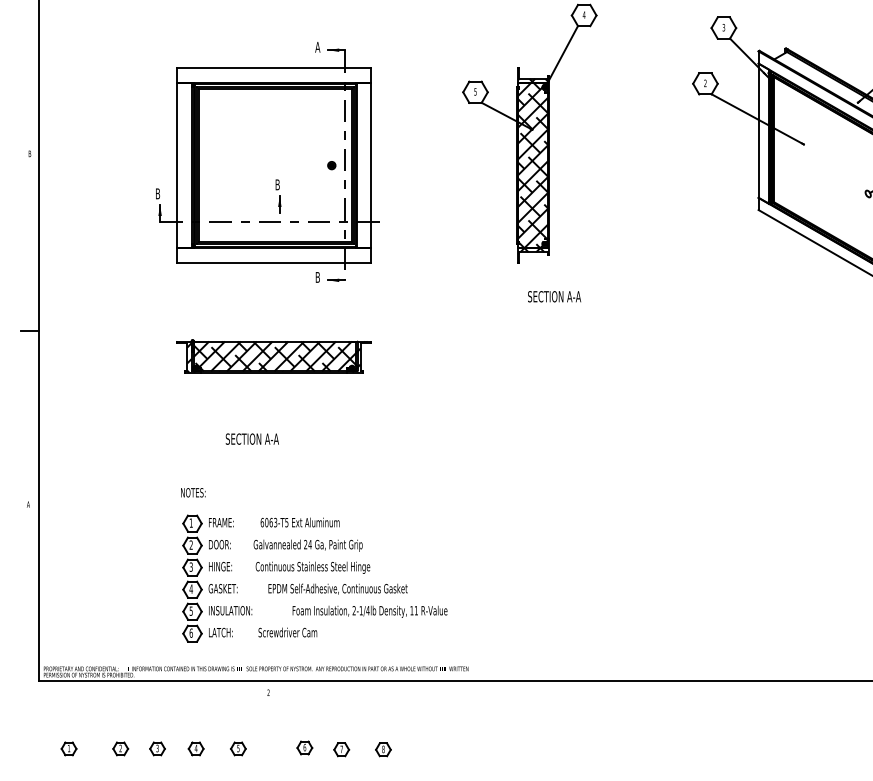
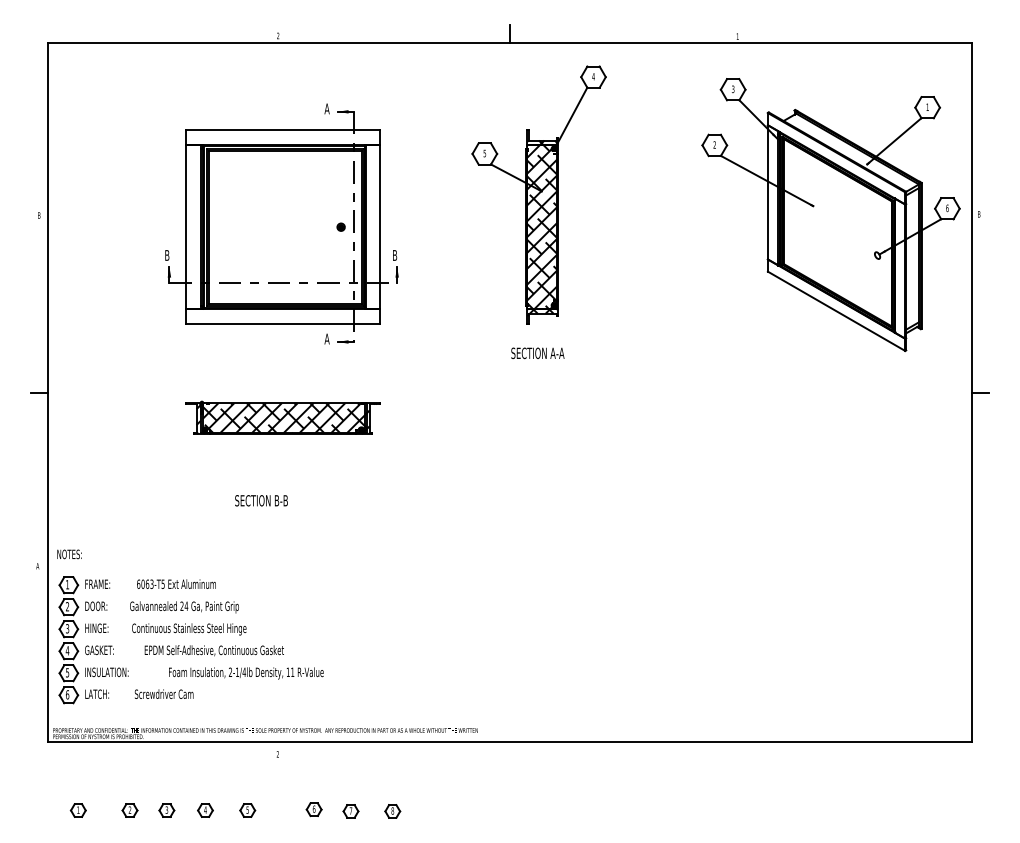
part: (278, 195) -> (395, 266), moved
text: (317, 276) -> (326, 338), B -> A
text: (554, 296) -> (537, 353), moved
text: (272, 438) -> (281, 500), SECTION A-A -> SECTION B-B
part: (314, 564) -> (190, 626), moved

